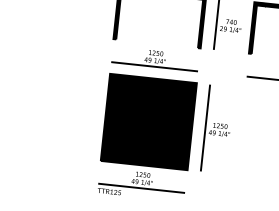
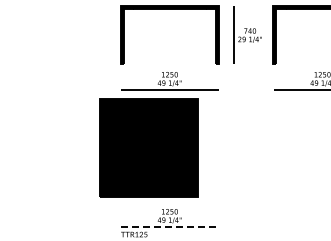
part: (148, 121) -> (148, 147), moved
part: (217, 128) -> (247, 151), removed
line: (141, 187) -> (169, 226), solid -> dashed

